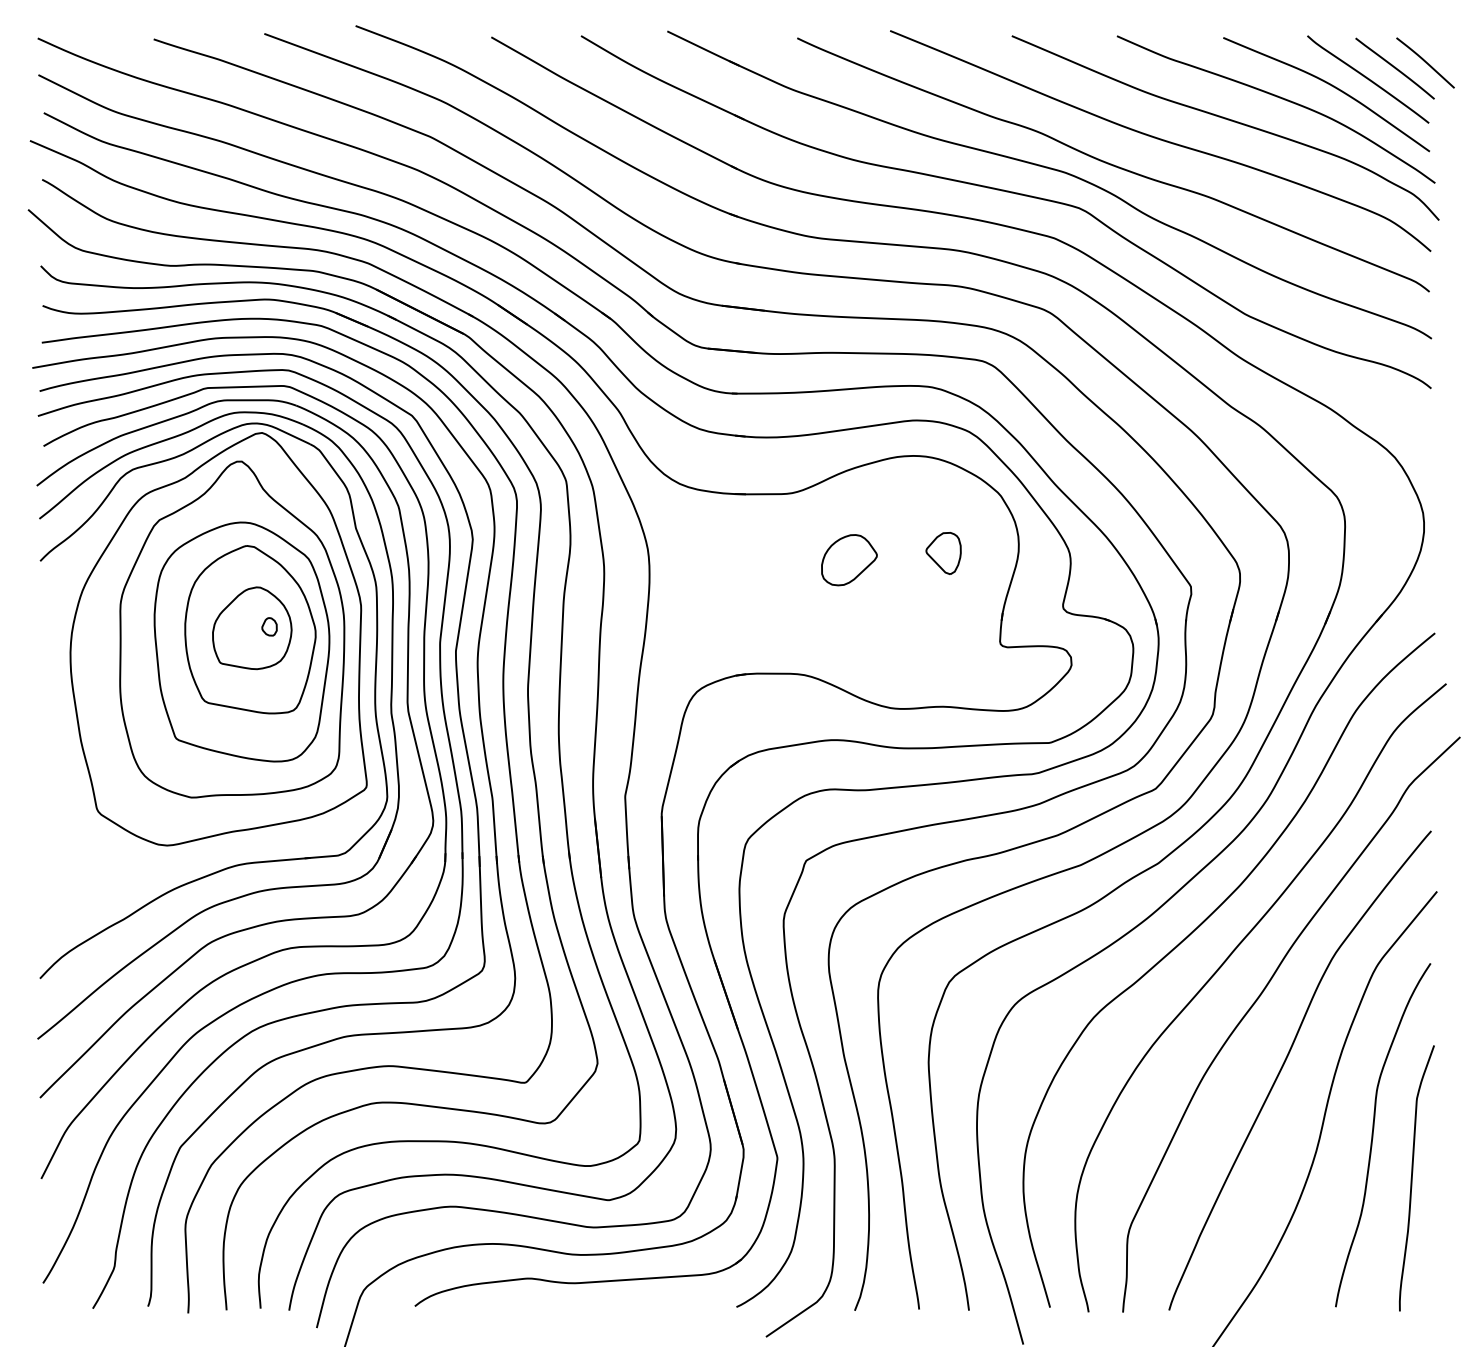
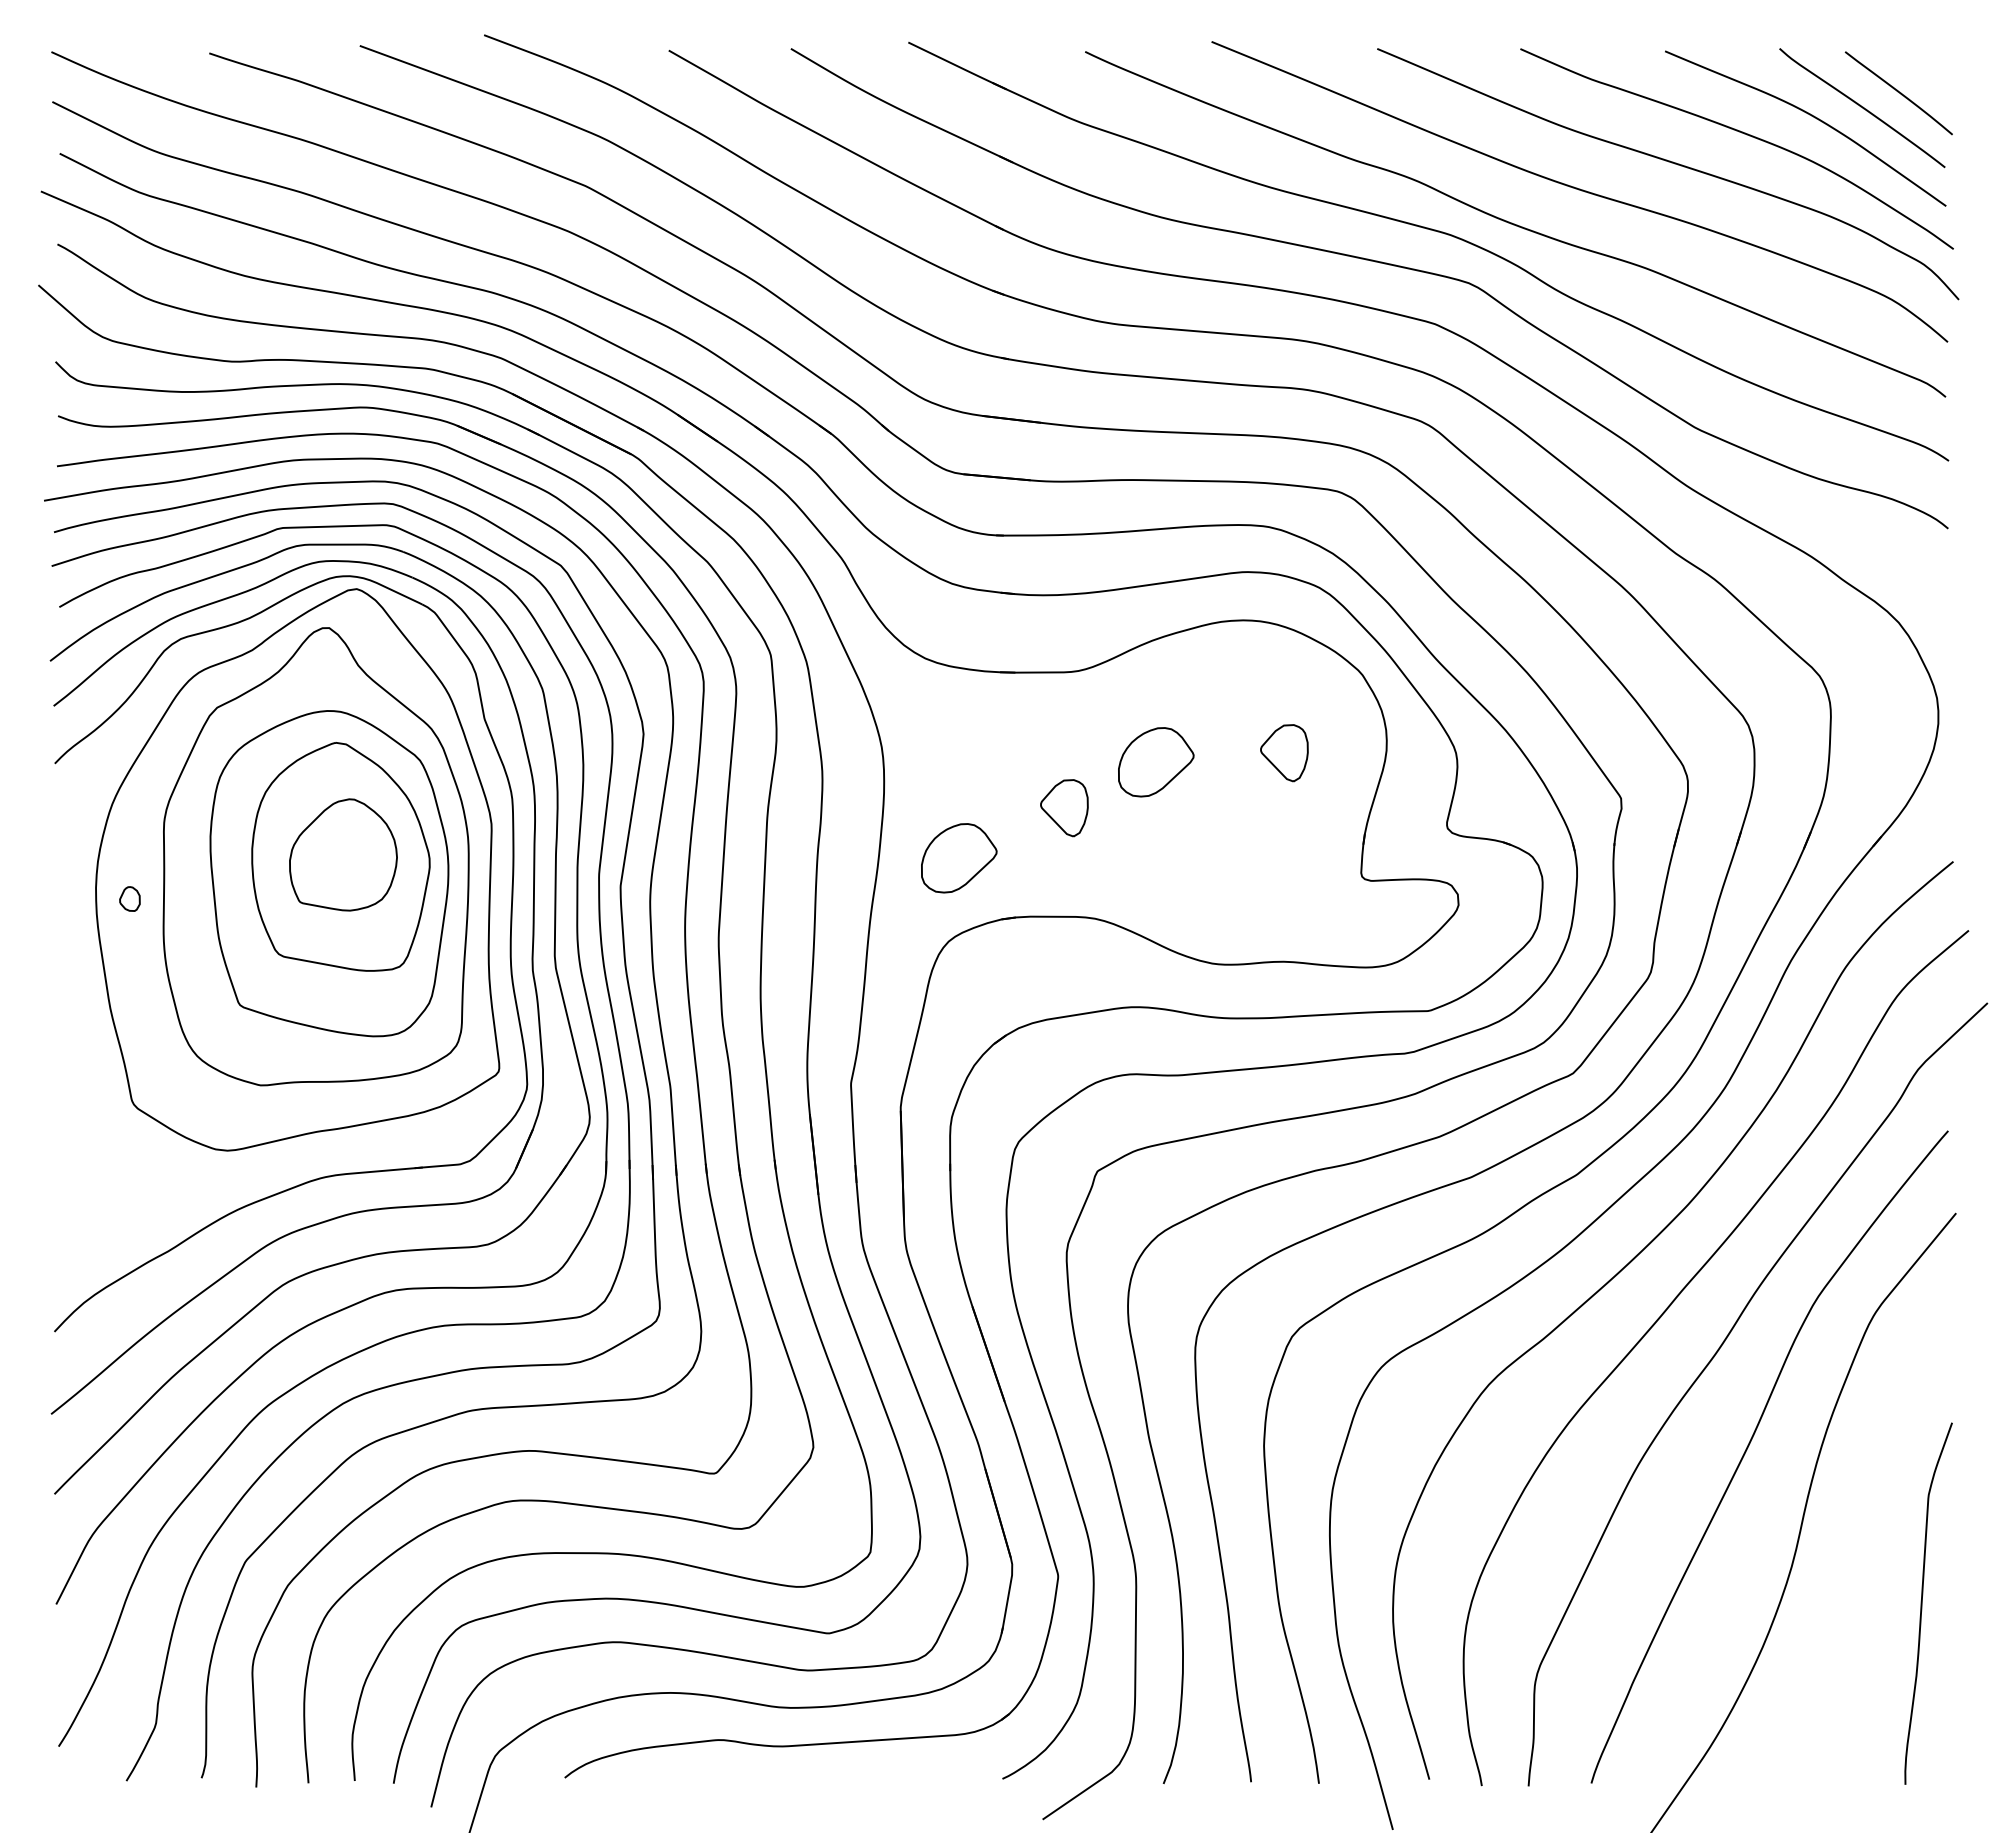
curve: (1425, 62) -> (1940, 85), removed
part: (782, 594) -> (1064, 808), added
part: (269, 626) -> (129, 898), moved
part: (704, 630) -> (959, 858), added
curve: (1373, 1134) -> (1869, 1544), removed

